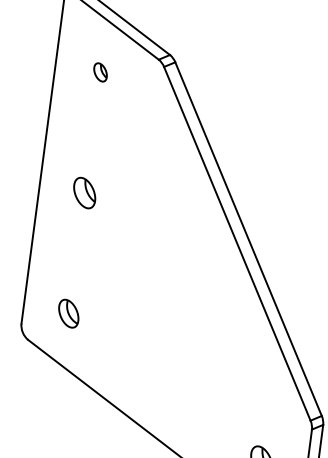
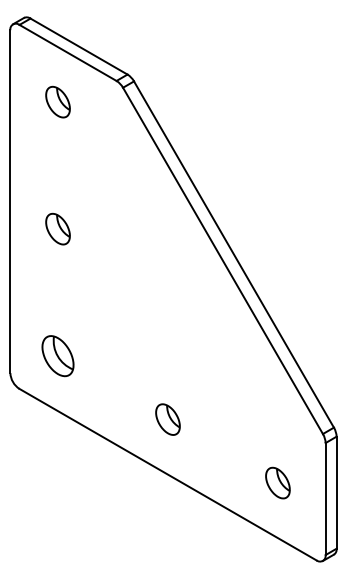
part: (100, 71) -> (57, 101), size x1.67
part: (68, 313) -> (57, 356), size x1.43
part: (164, 387) -> (167, 419), added

